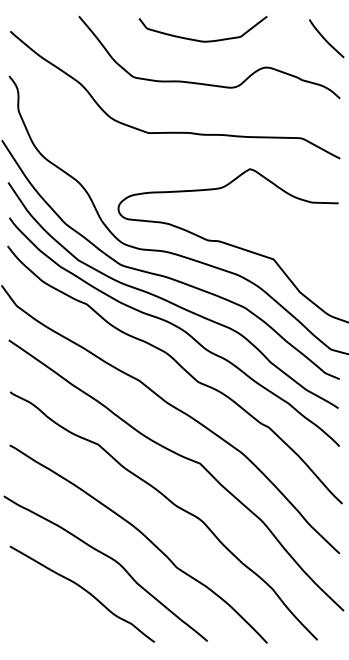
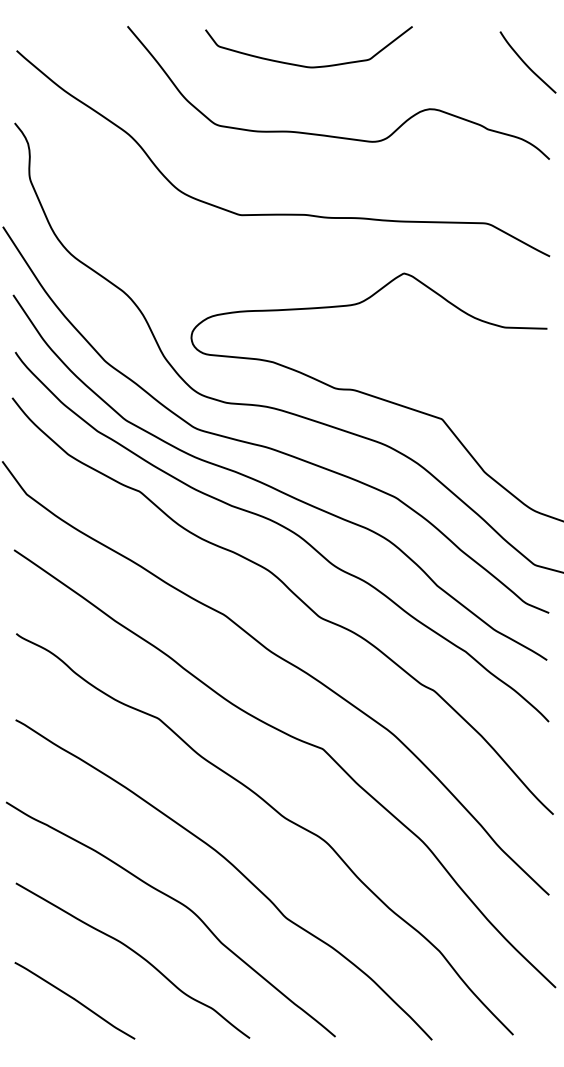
curve: (202, 40) -> (307, 65), moved
curve: (46, 618) -> (75, 999), added

